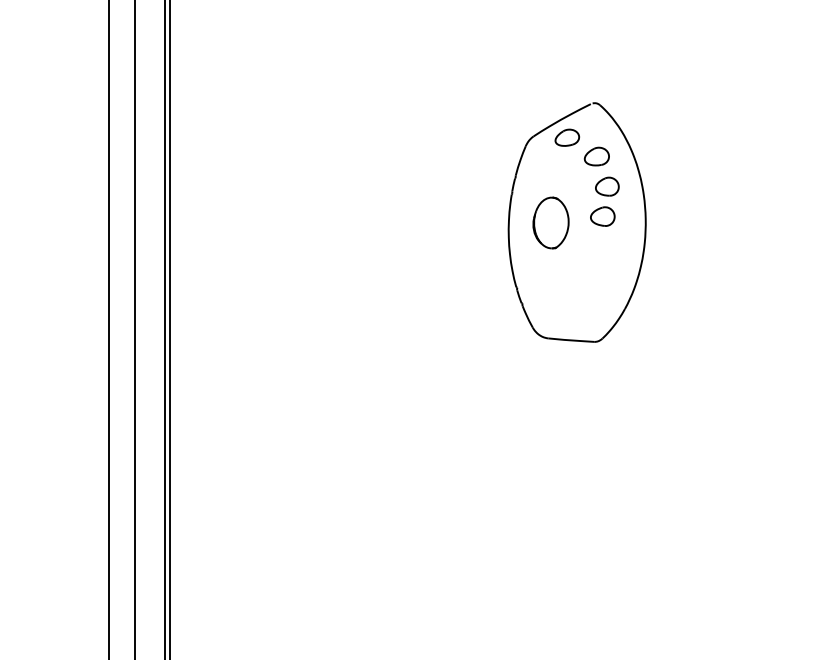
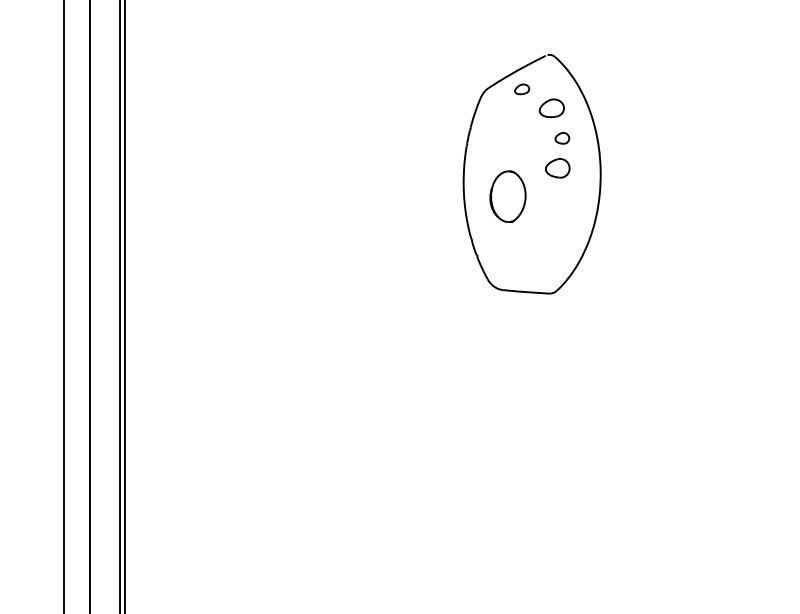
part: (566, 137) -> (521, 89), size x0.6
part: (607, 186) -> (562, 138), size x0.6
part: (550, 222) -> (507, 196), moved

